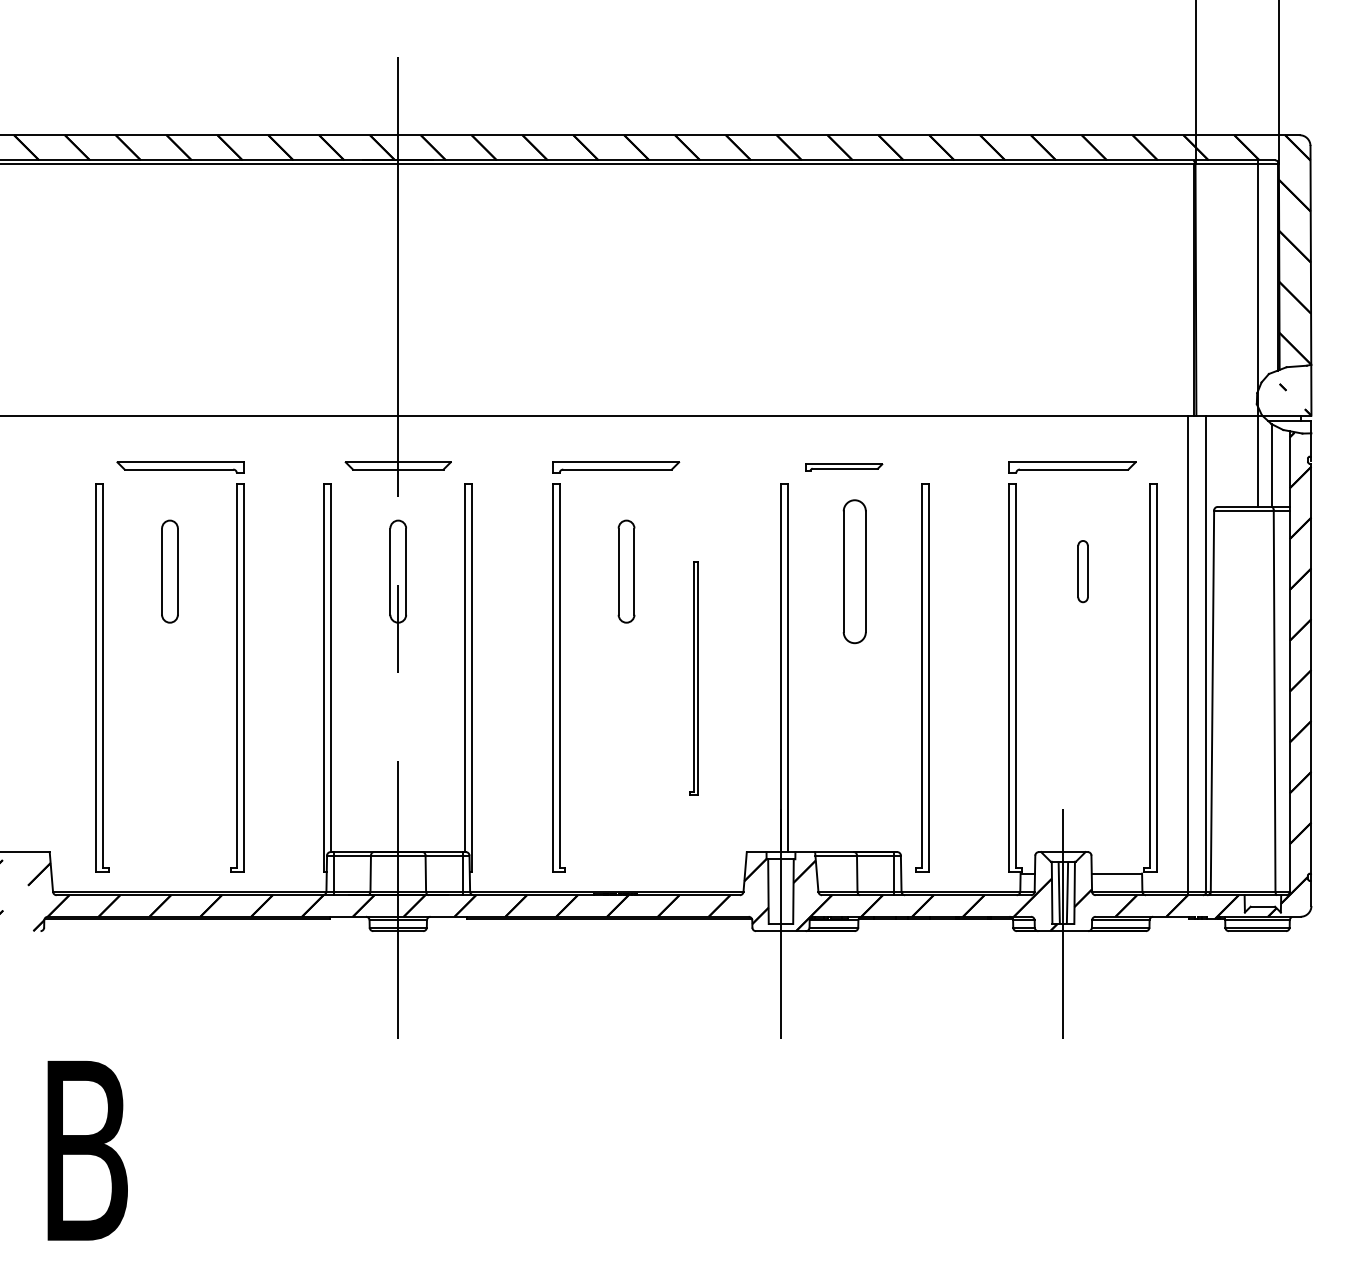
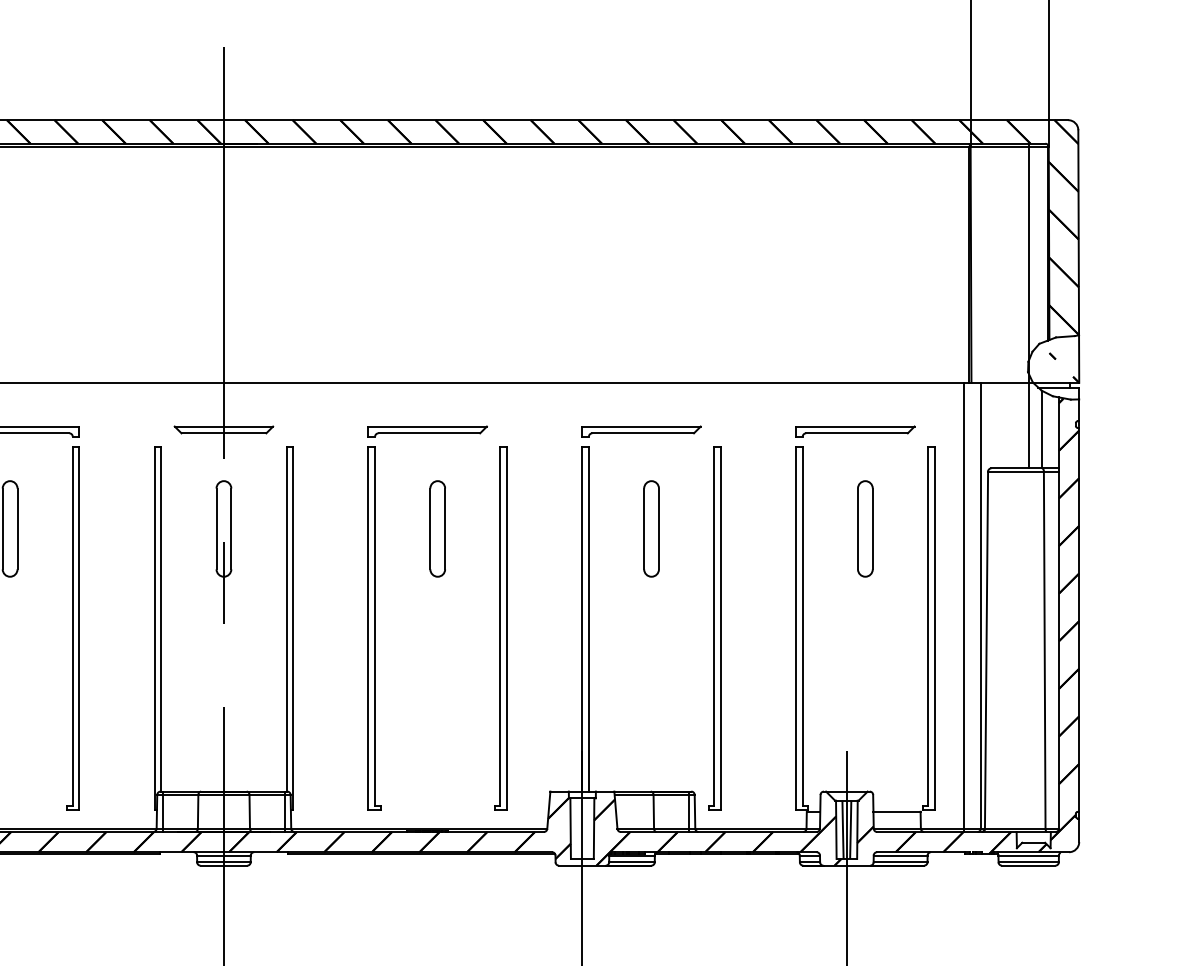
part: (844, 467) -> (641, 431), size x1.67
part: (854, 571) -> (651, 528), size x0.71
part: (1082, 571) -> (864, 528), size x1.67
part: (694, 677) -> (501, 628), size x1.67

